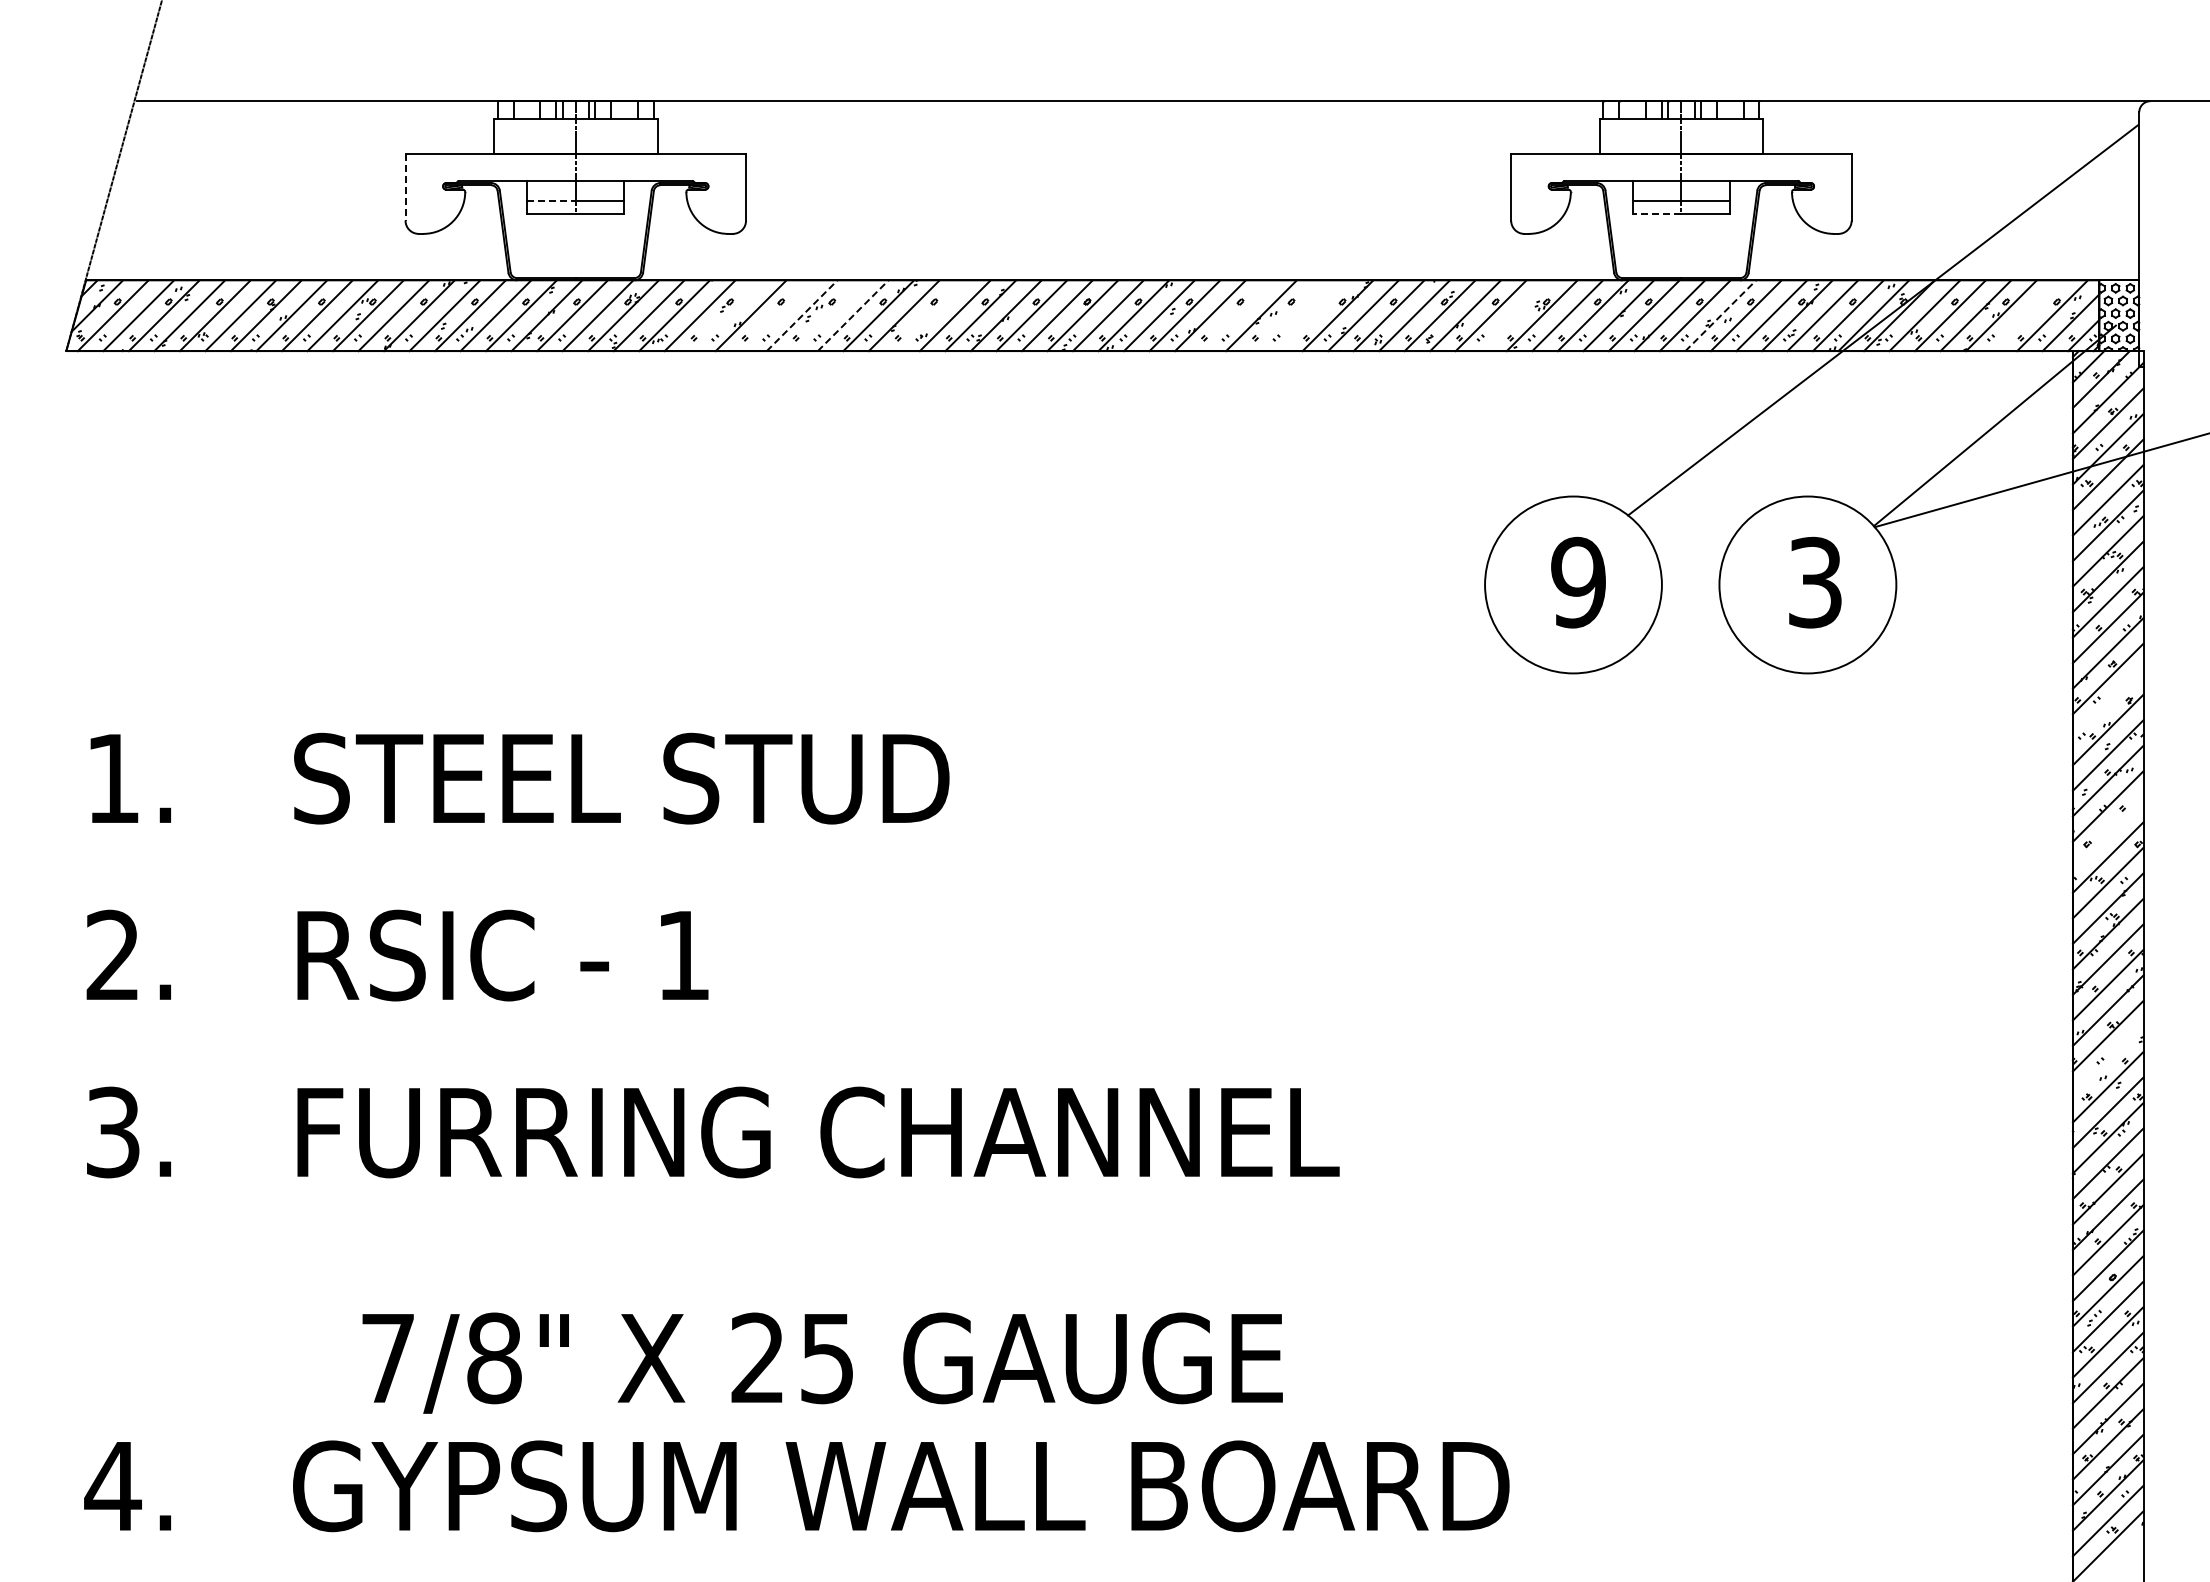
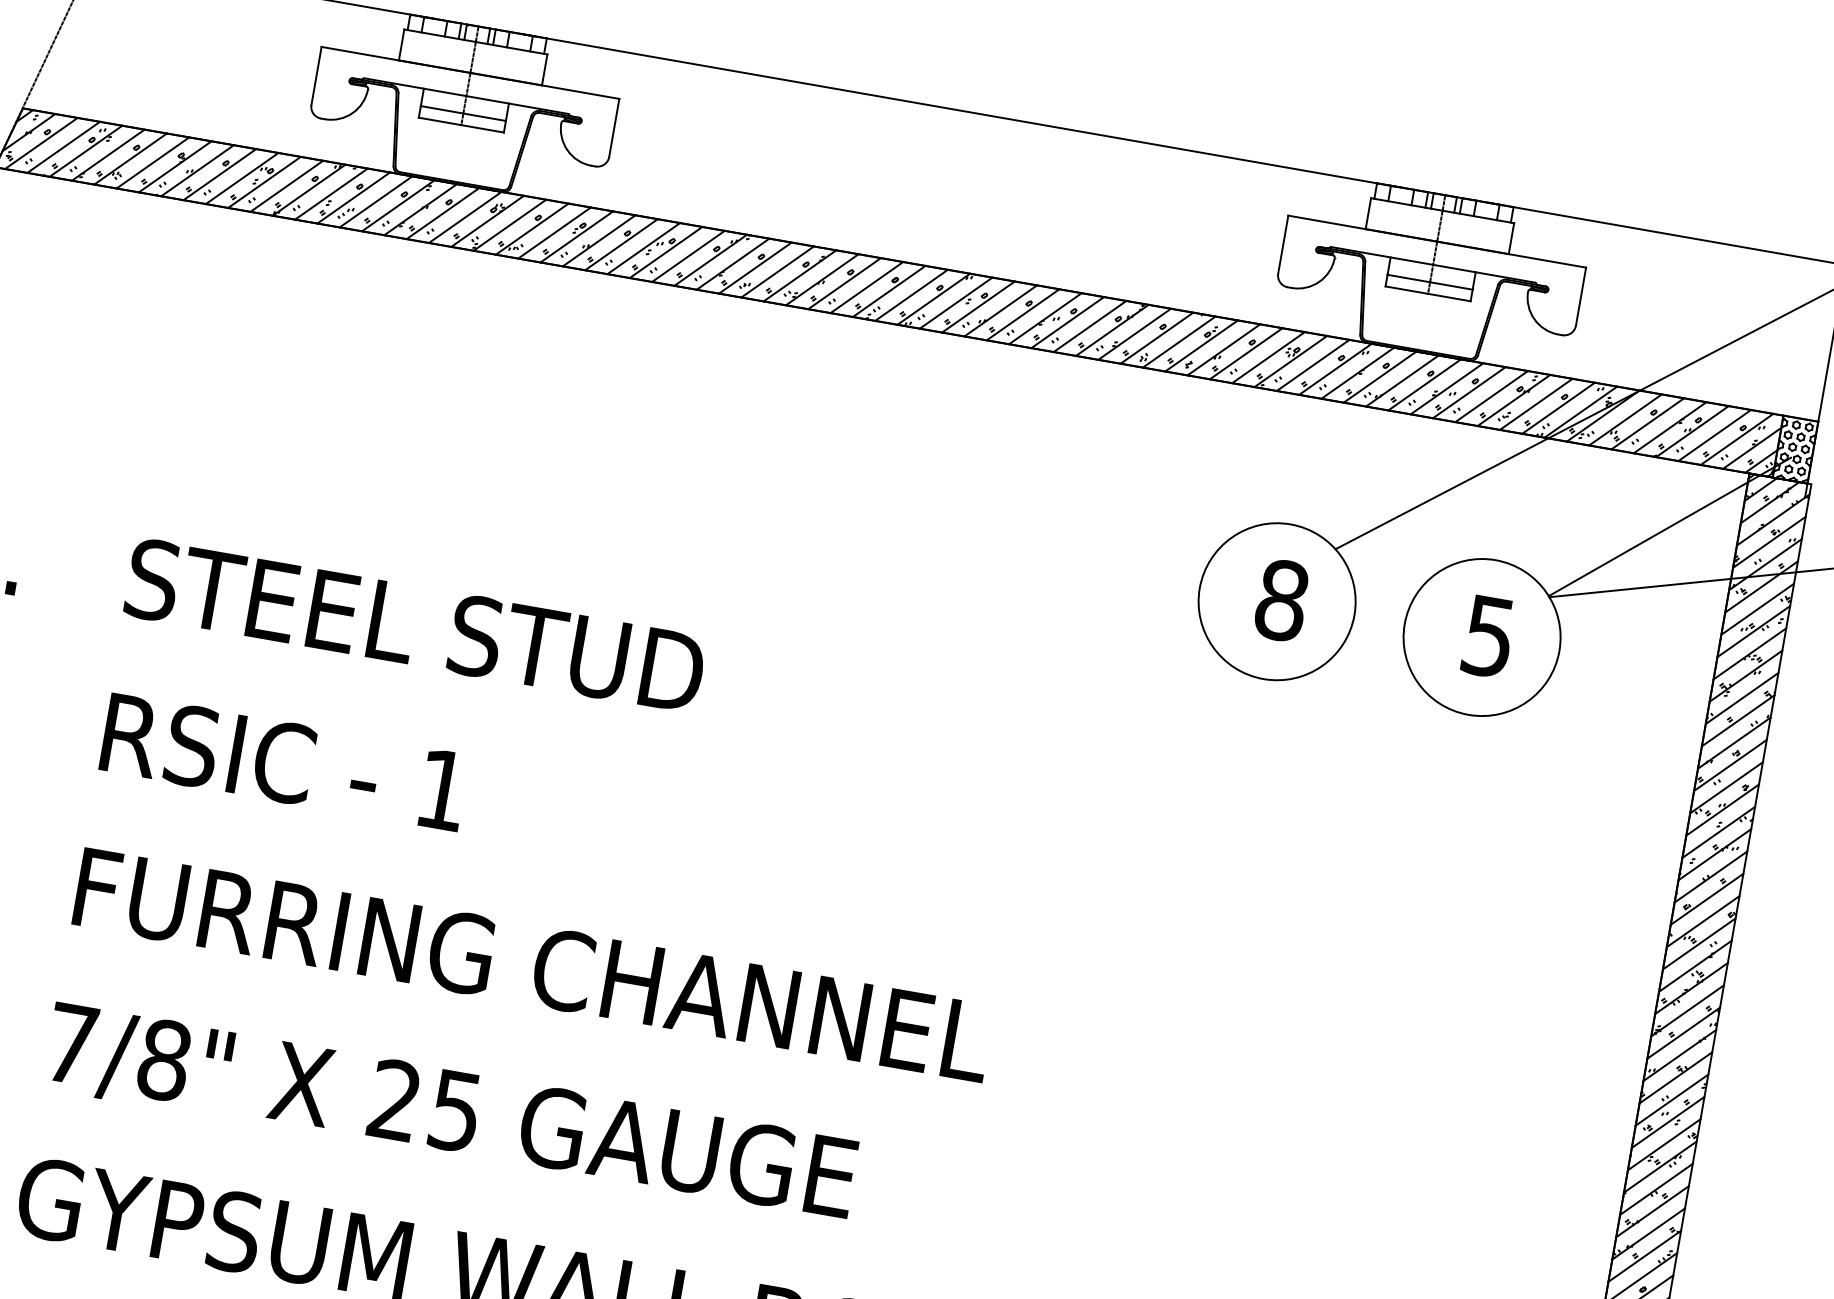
line: (405, 187) -> (316, 75), dashed -> solid
line: (551, 200) -> (442, 109), dashed -> solid
line: (1656, 214) -> (1406, 290), dashed -> solid
line: (725, 315) -> (576, 236), added
line: (776, 315) -> (621, 244), added
line: (802, 315) -> (644, 248), dashed -> solid
line: (827, 315) -> (665, 252), added
line: (853, 315) -> (688, 256), dashed -> solid
line: (929, 315) -> (755, 267), added
line: (1235, 315) -> (1022, 314), added
line: (1286, 315) -> (1067, 322), added
line: (1312, 315) -> (1090, 326), added
line: (1516, 315) -> (1268, 357), added
line: (1721, 315) -> (1447, 388), dashed -> solid
line: (2026, 315) -> (1714, 435), added
text: (1578, 582) -> (1281, 600), 9 -> 8
text: (1815, 582) -> (1489, 636), 3 -> 5
line: (2107, 704) -> (1725, 787), added
line: (2107, 831) -> (1706, 898), added
line: (2107, 1061) -> (1671, 1099), added
text: (822, 1362) -> (450, 1113), moved

